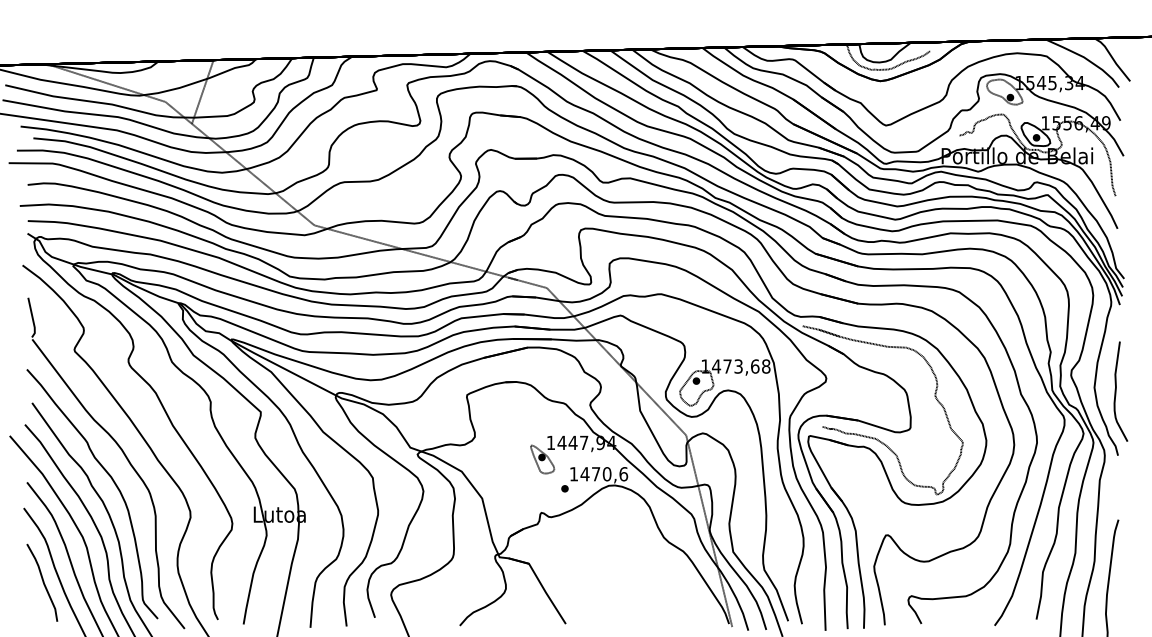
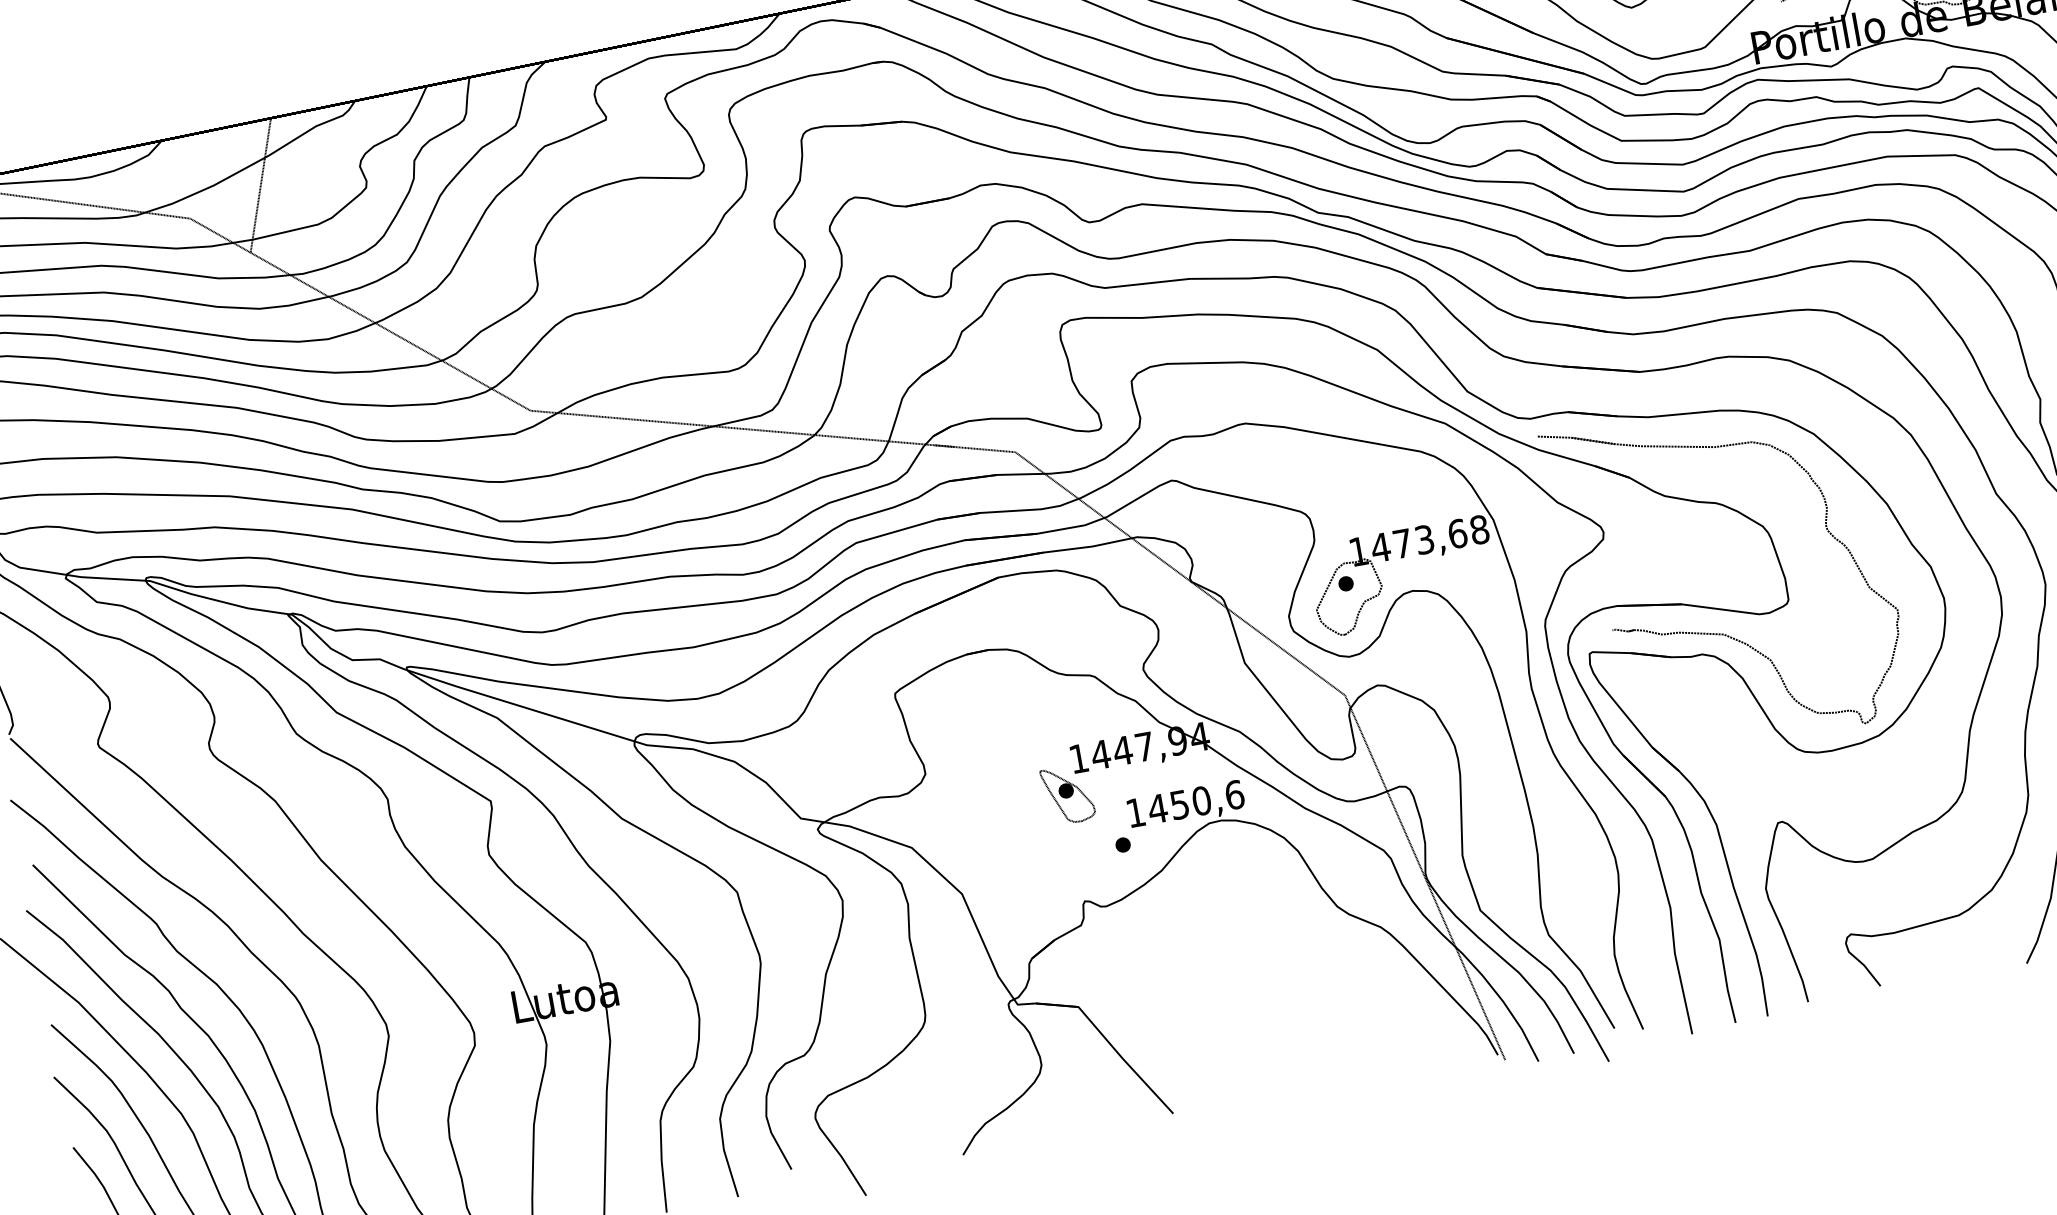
text: (596, 474) -> (1180, 805), 1470,6 -> 1450,6

